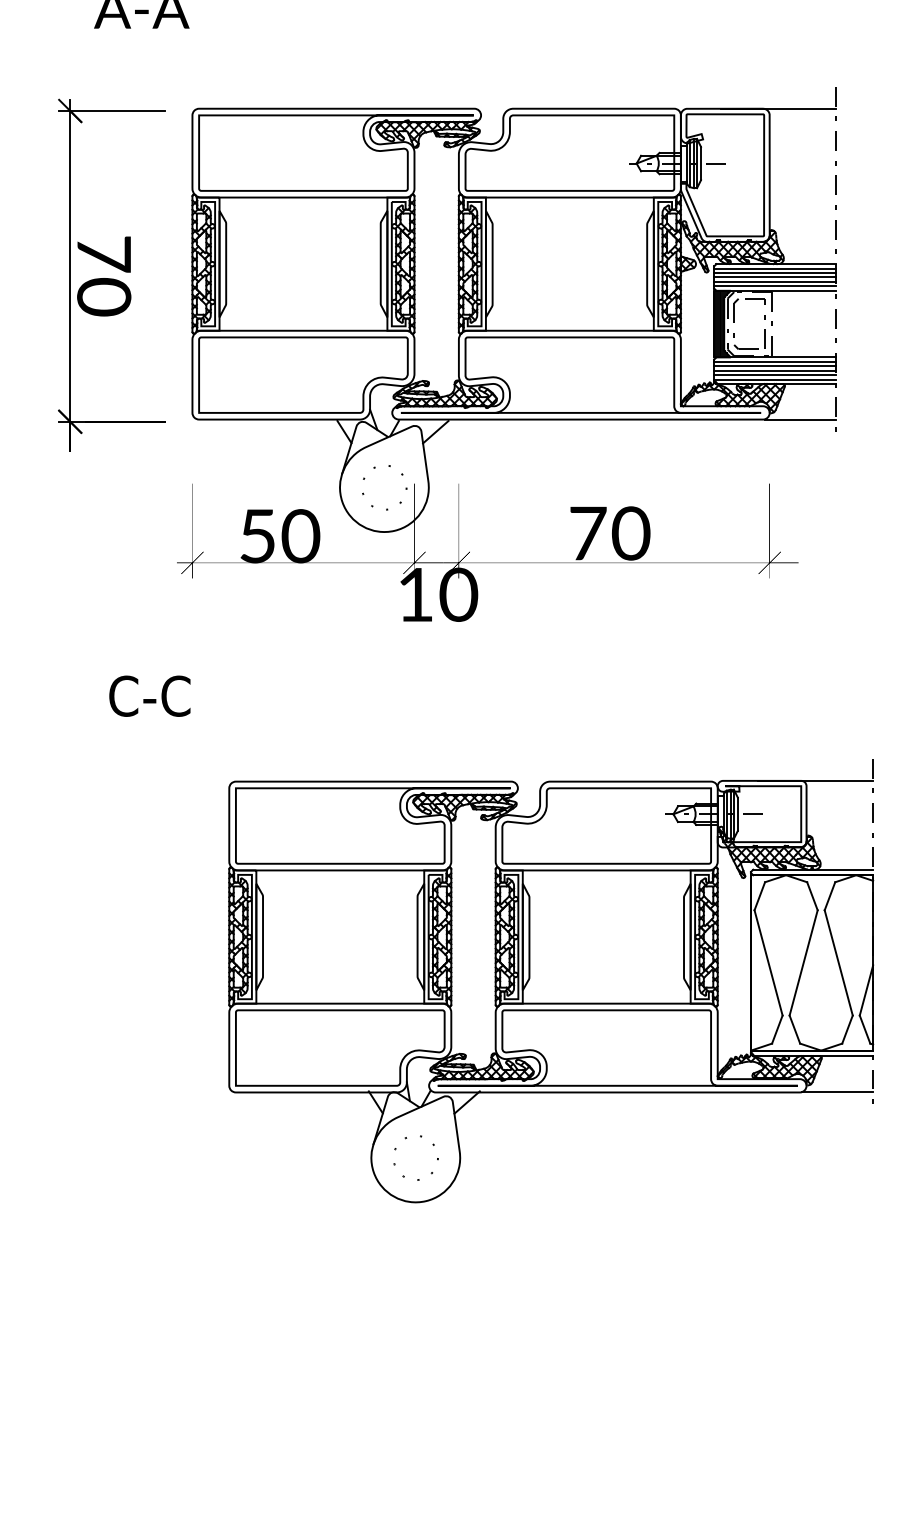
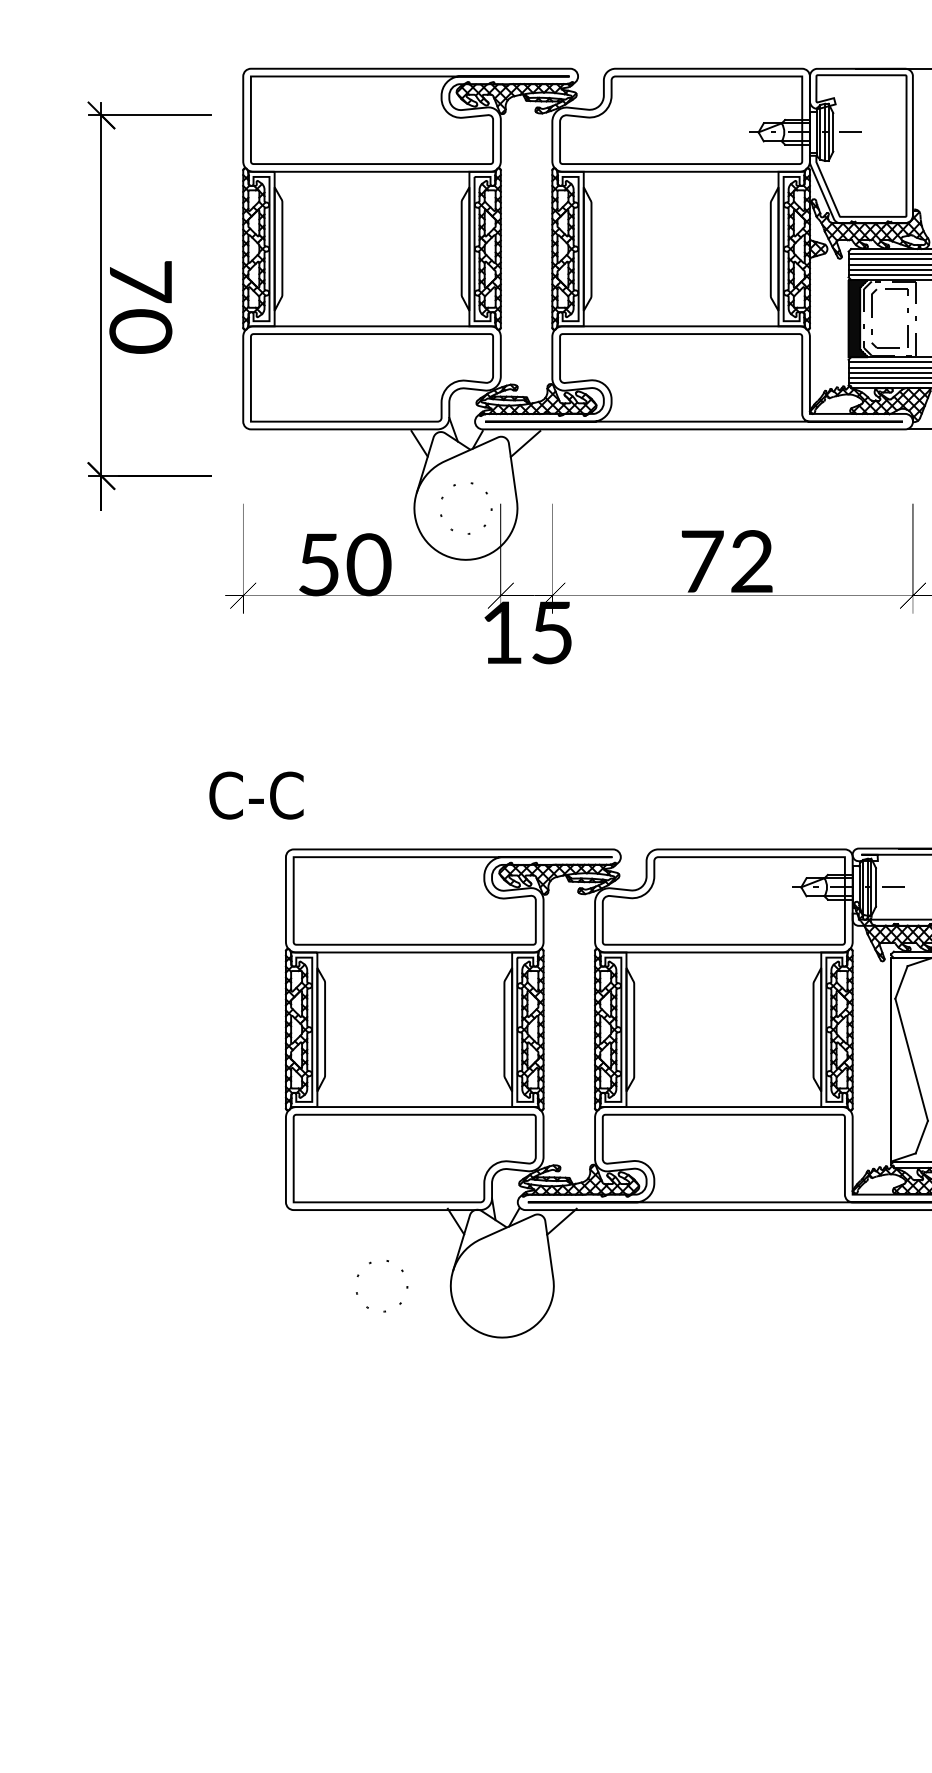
part: (111, 274) -> (149, 305), moved
text: (630, 533) -> (751, 561), 70 -> 72
text: (458, 594) -> (551, 632), 10 -> 15
text: (149, 695) -> (256, 794), moved
circle: (415, 1157) -> (381, 1285), moved

